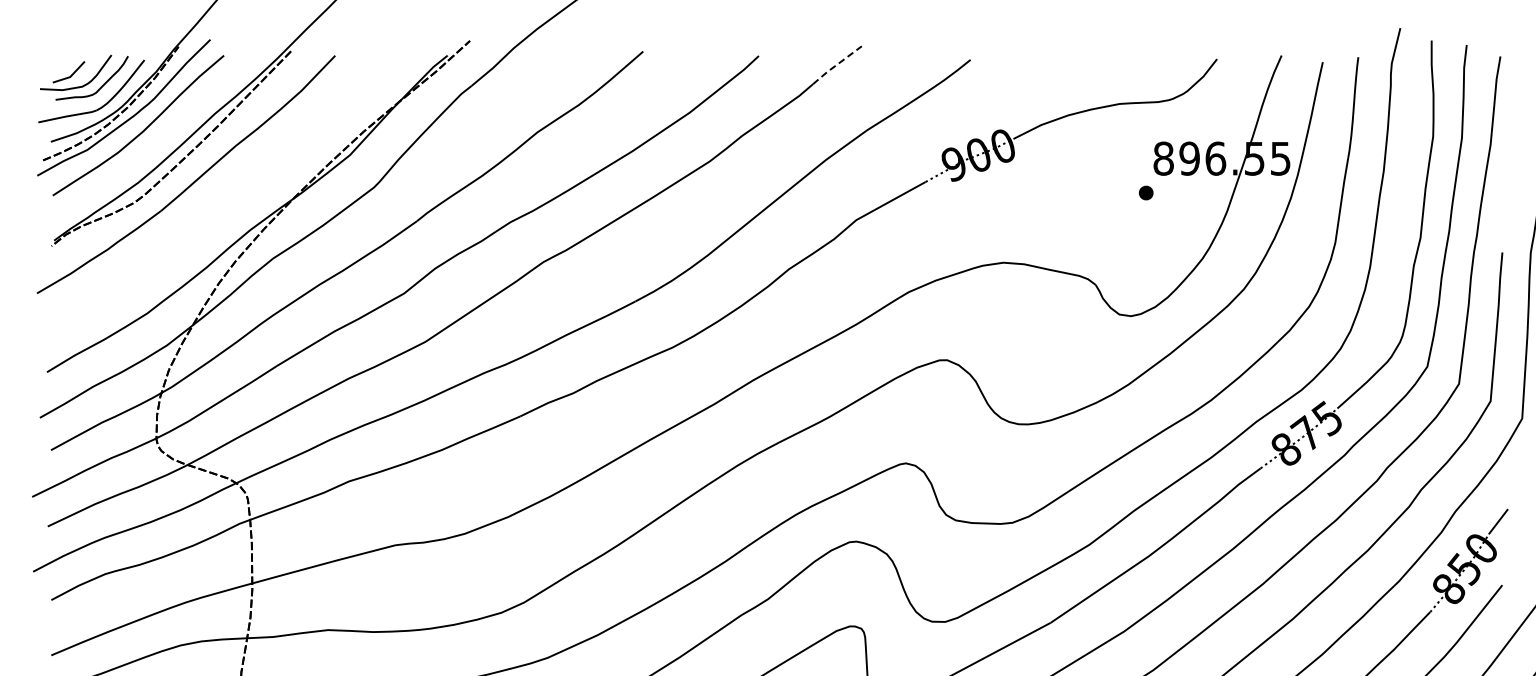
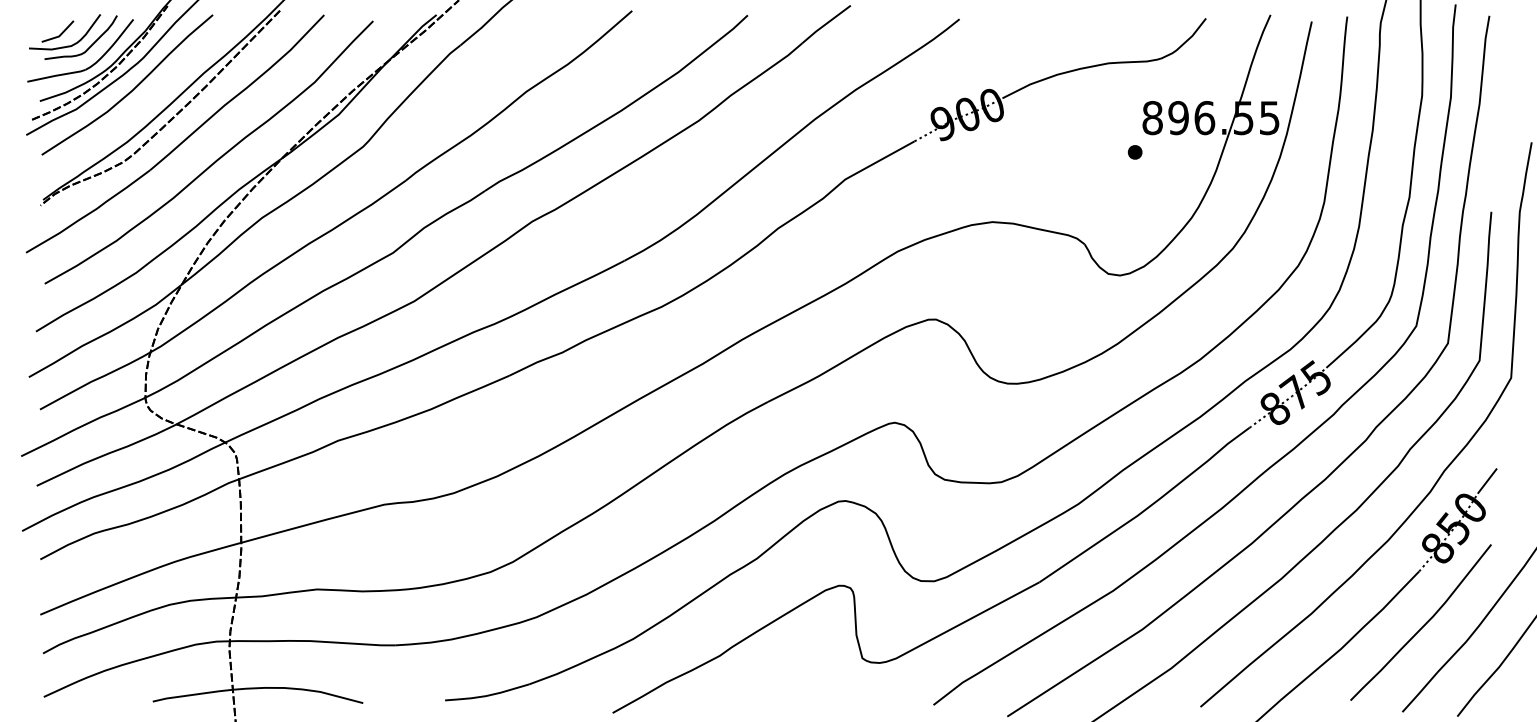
line: (836, 65) -> (825, 24), dashed -> solid
curve: (227, 200) -> (216, 159), added

